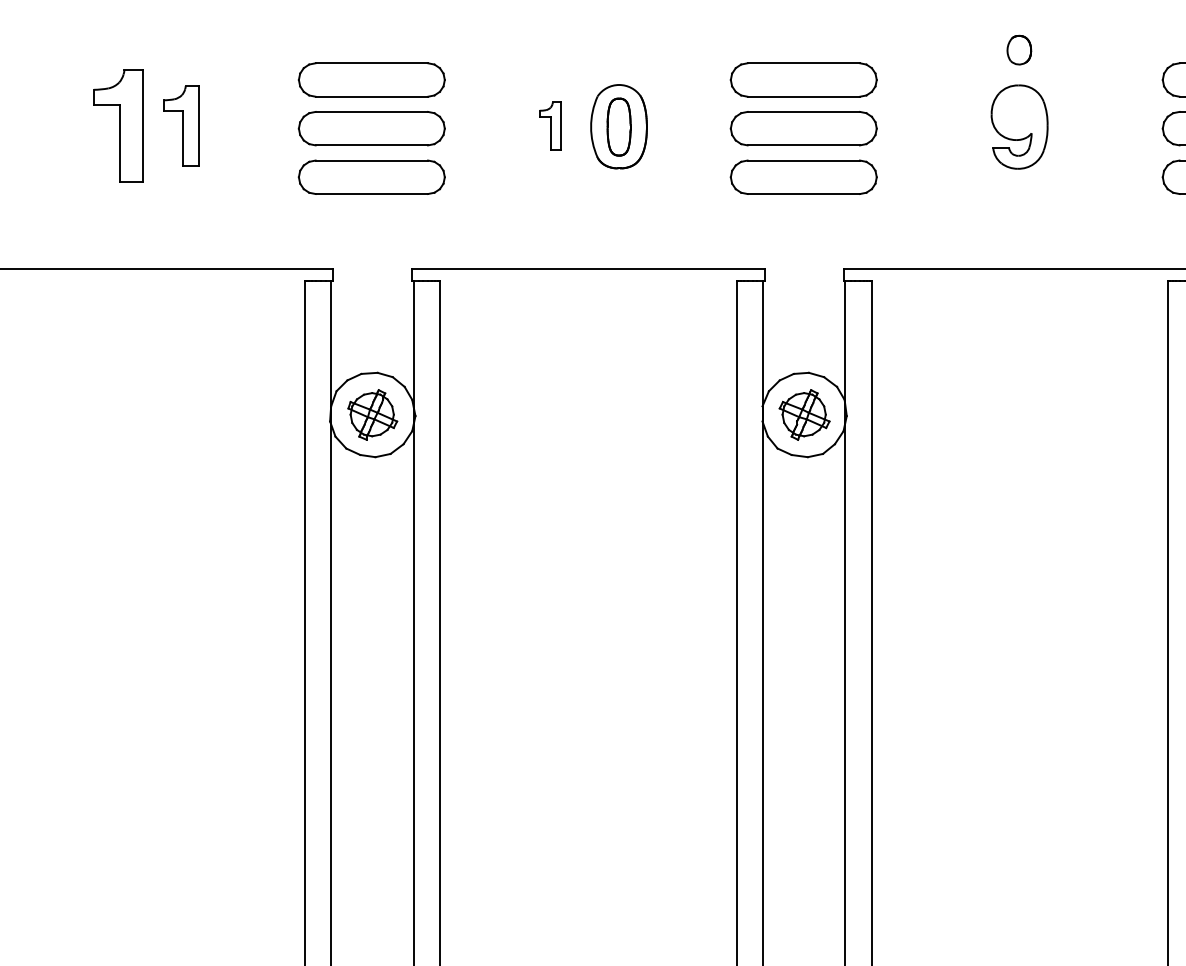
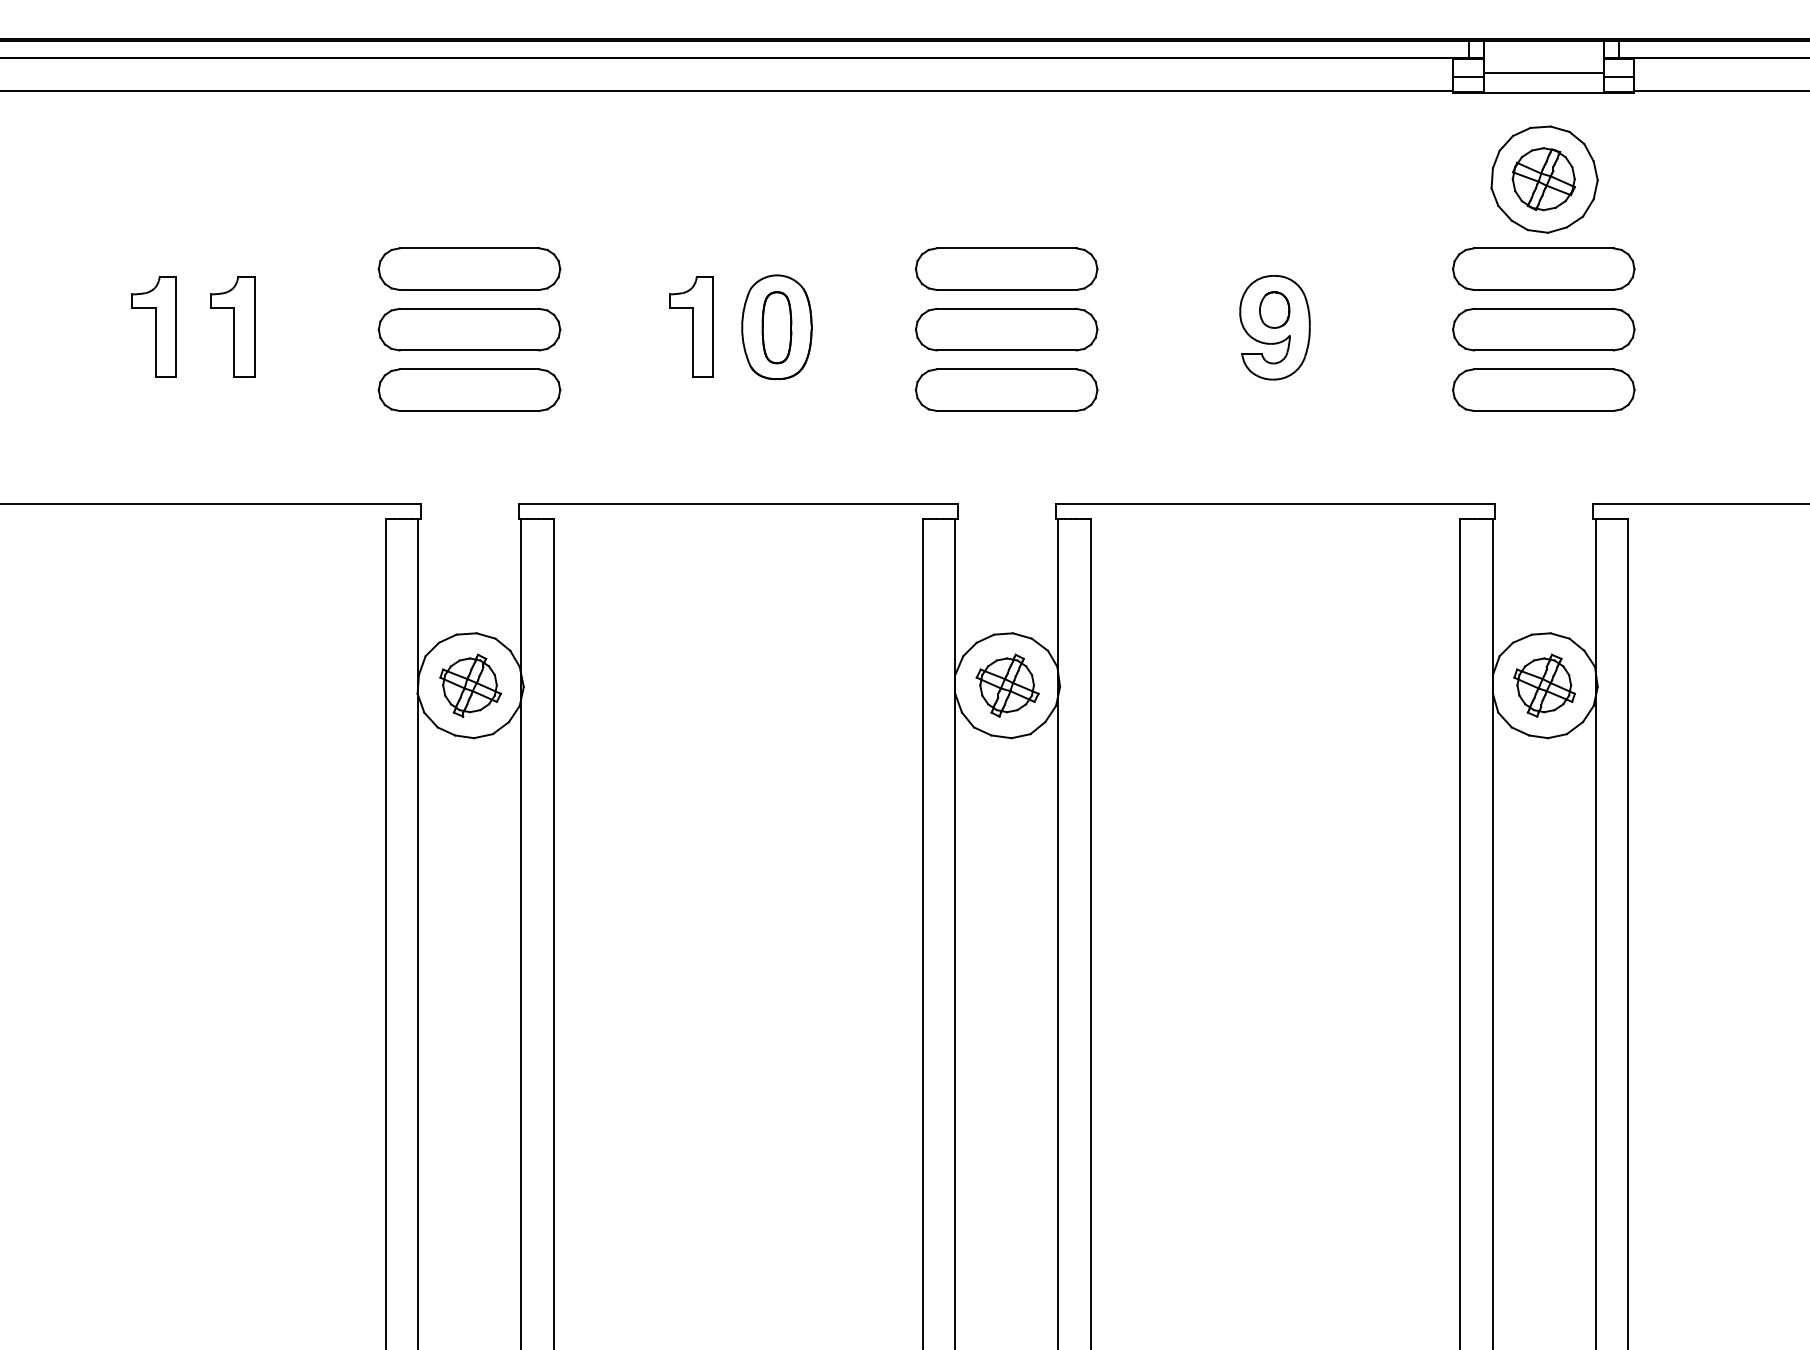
part: (1019, 49) -> (1274, 309), moved
part: (117, 126) -> (153, 326), size x0.71
part: (550, 126) -> (691, 326), size x1.67

